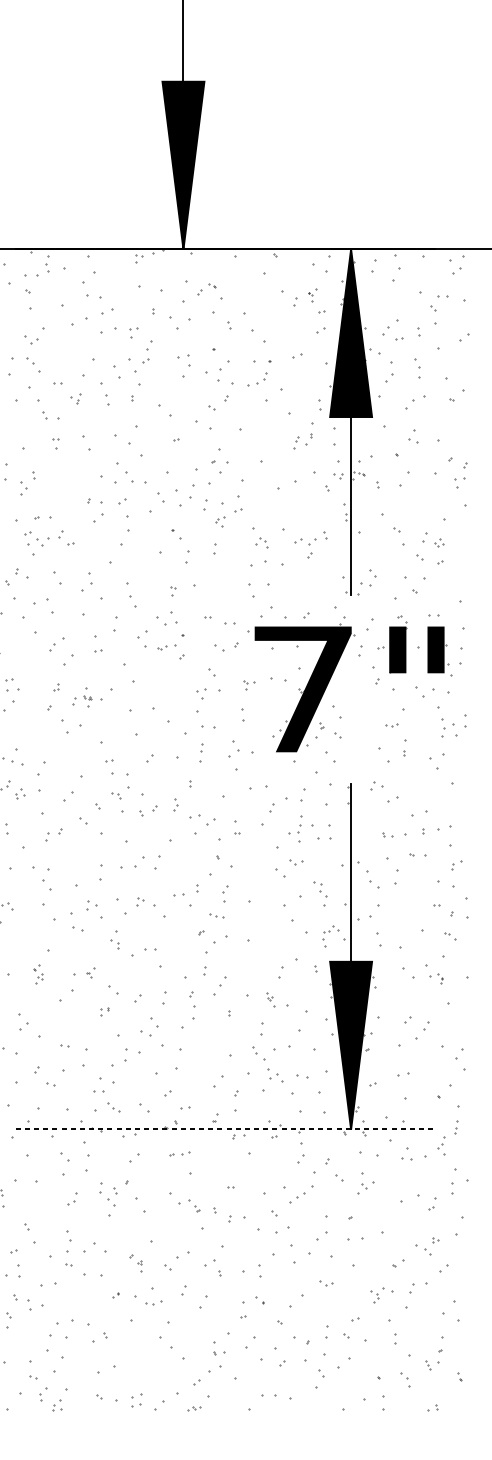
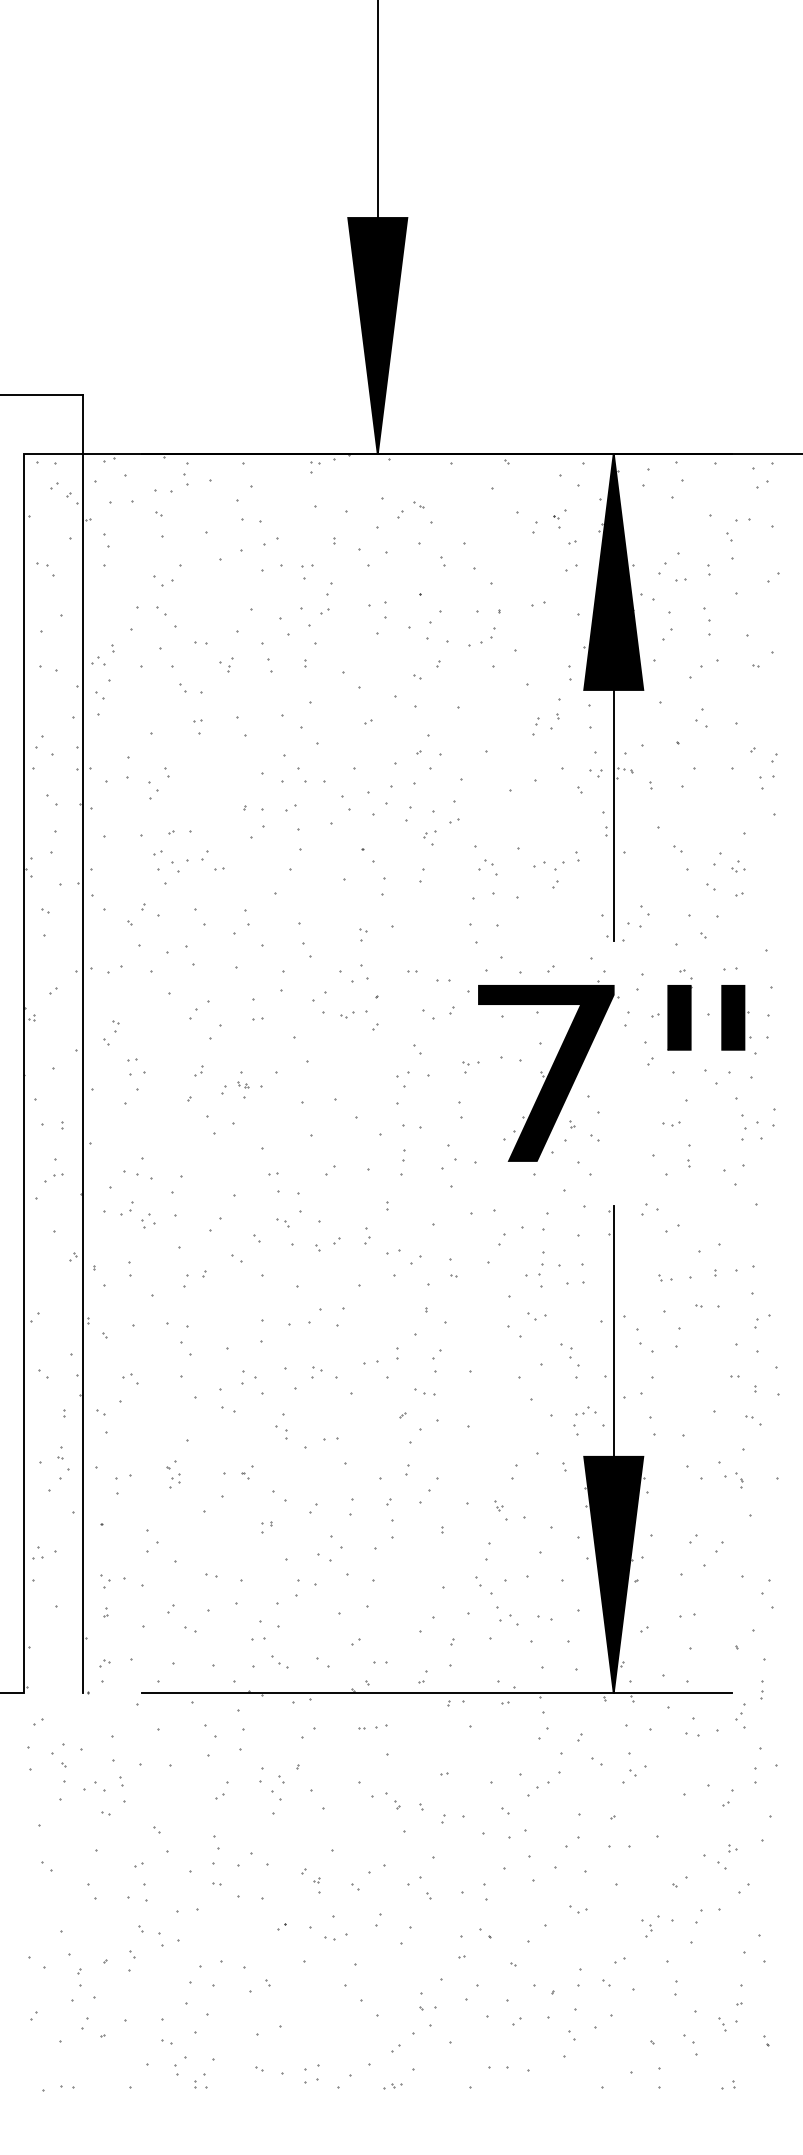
line: (225, 1129) -> (436, 1692), dashed -> solid

